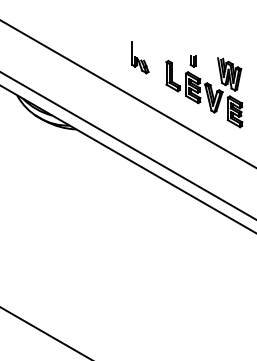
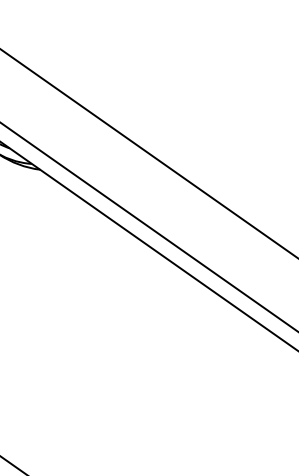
part: (140, 57) -> (134, 81), removed
part: (204, 91) -> (215, 134), removed

